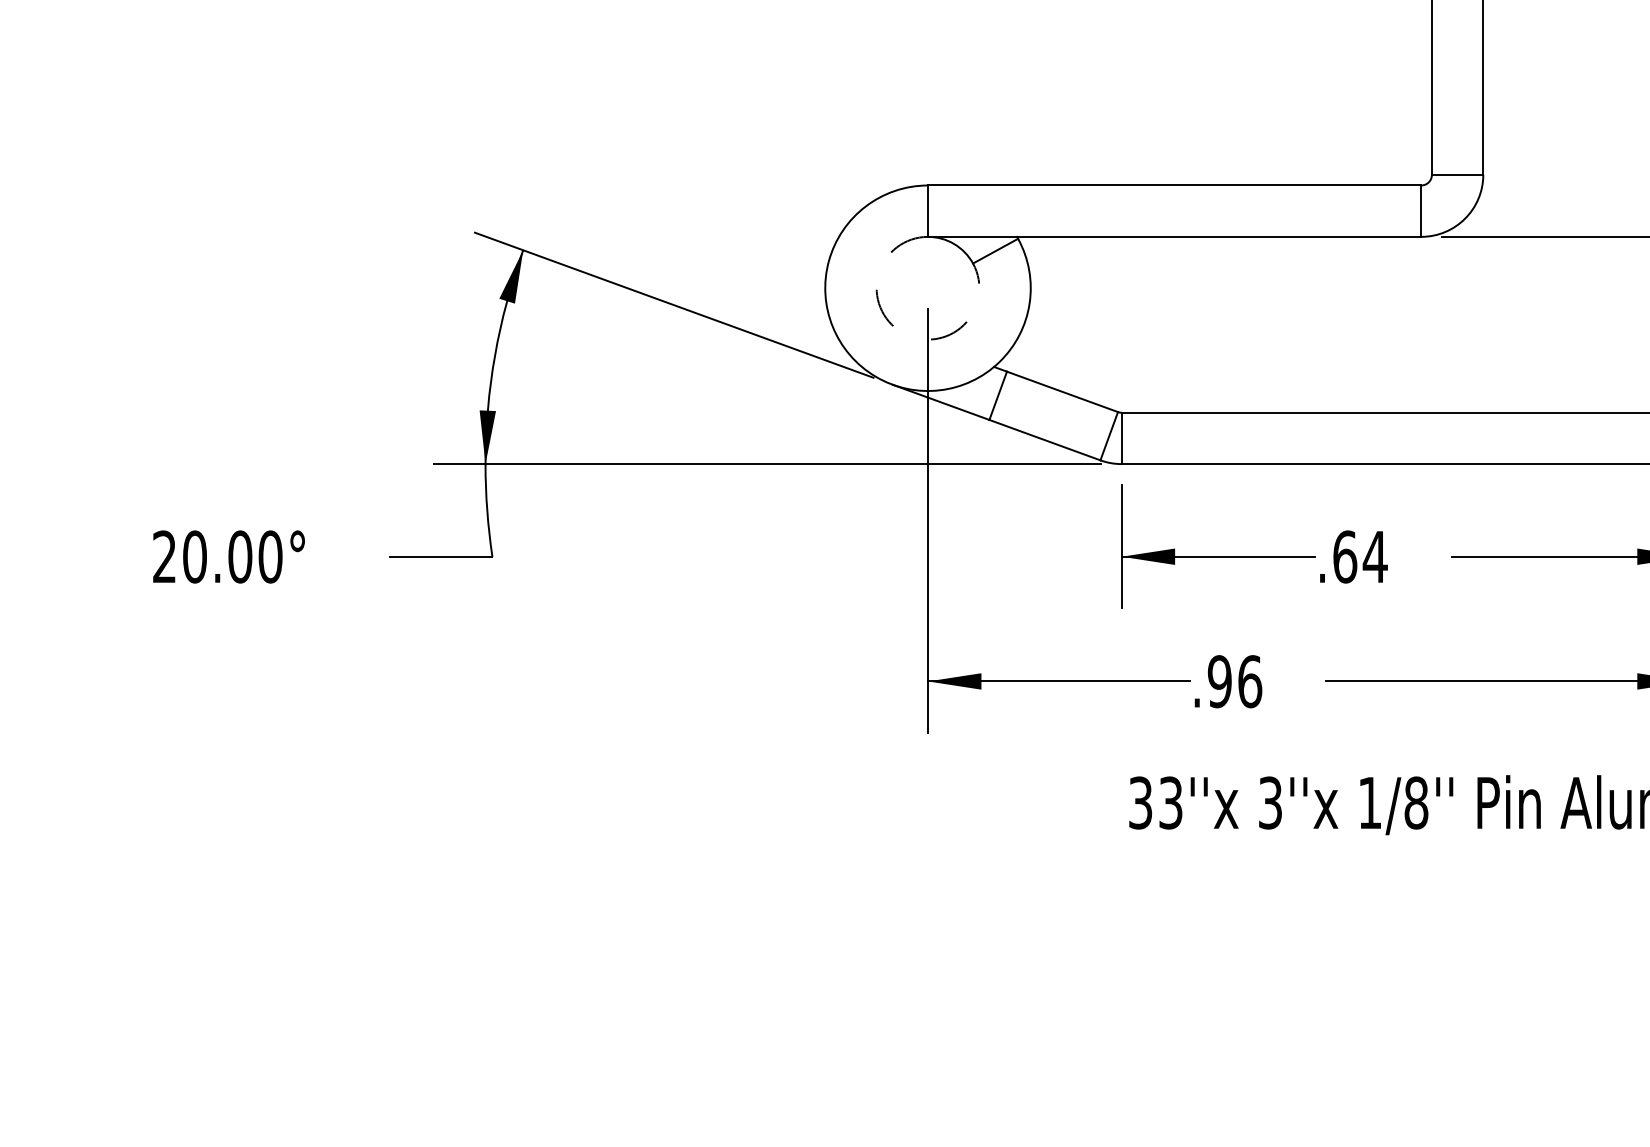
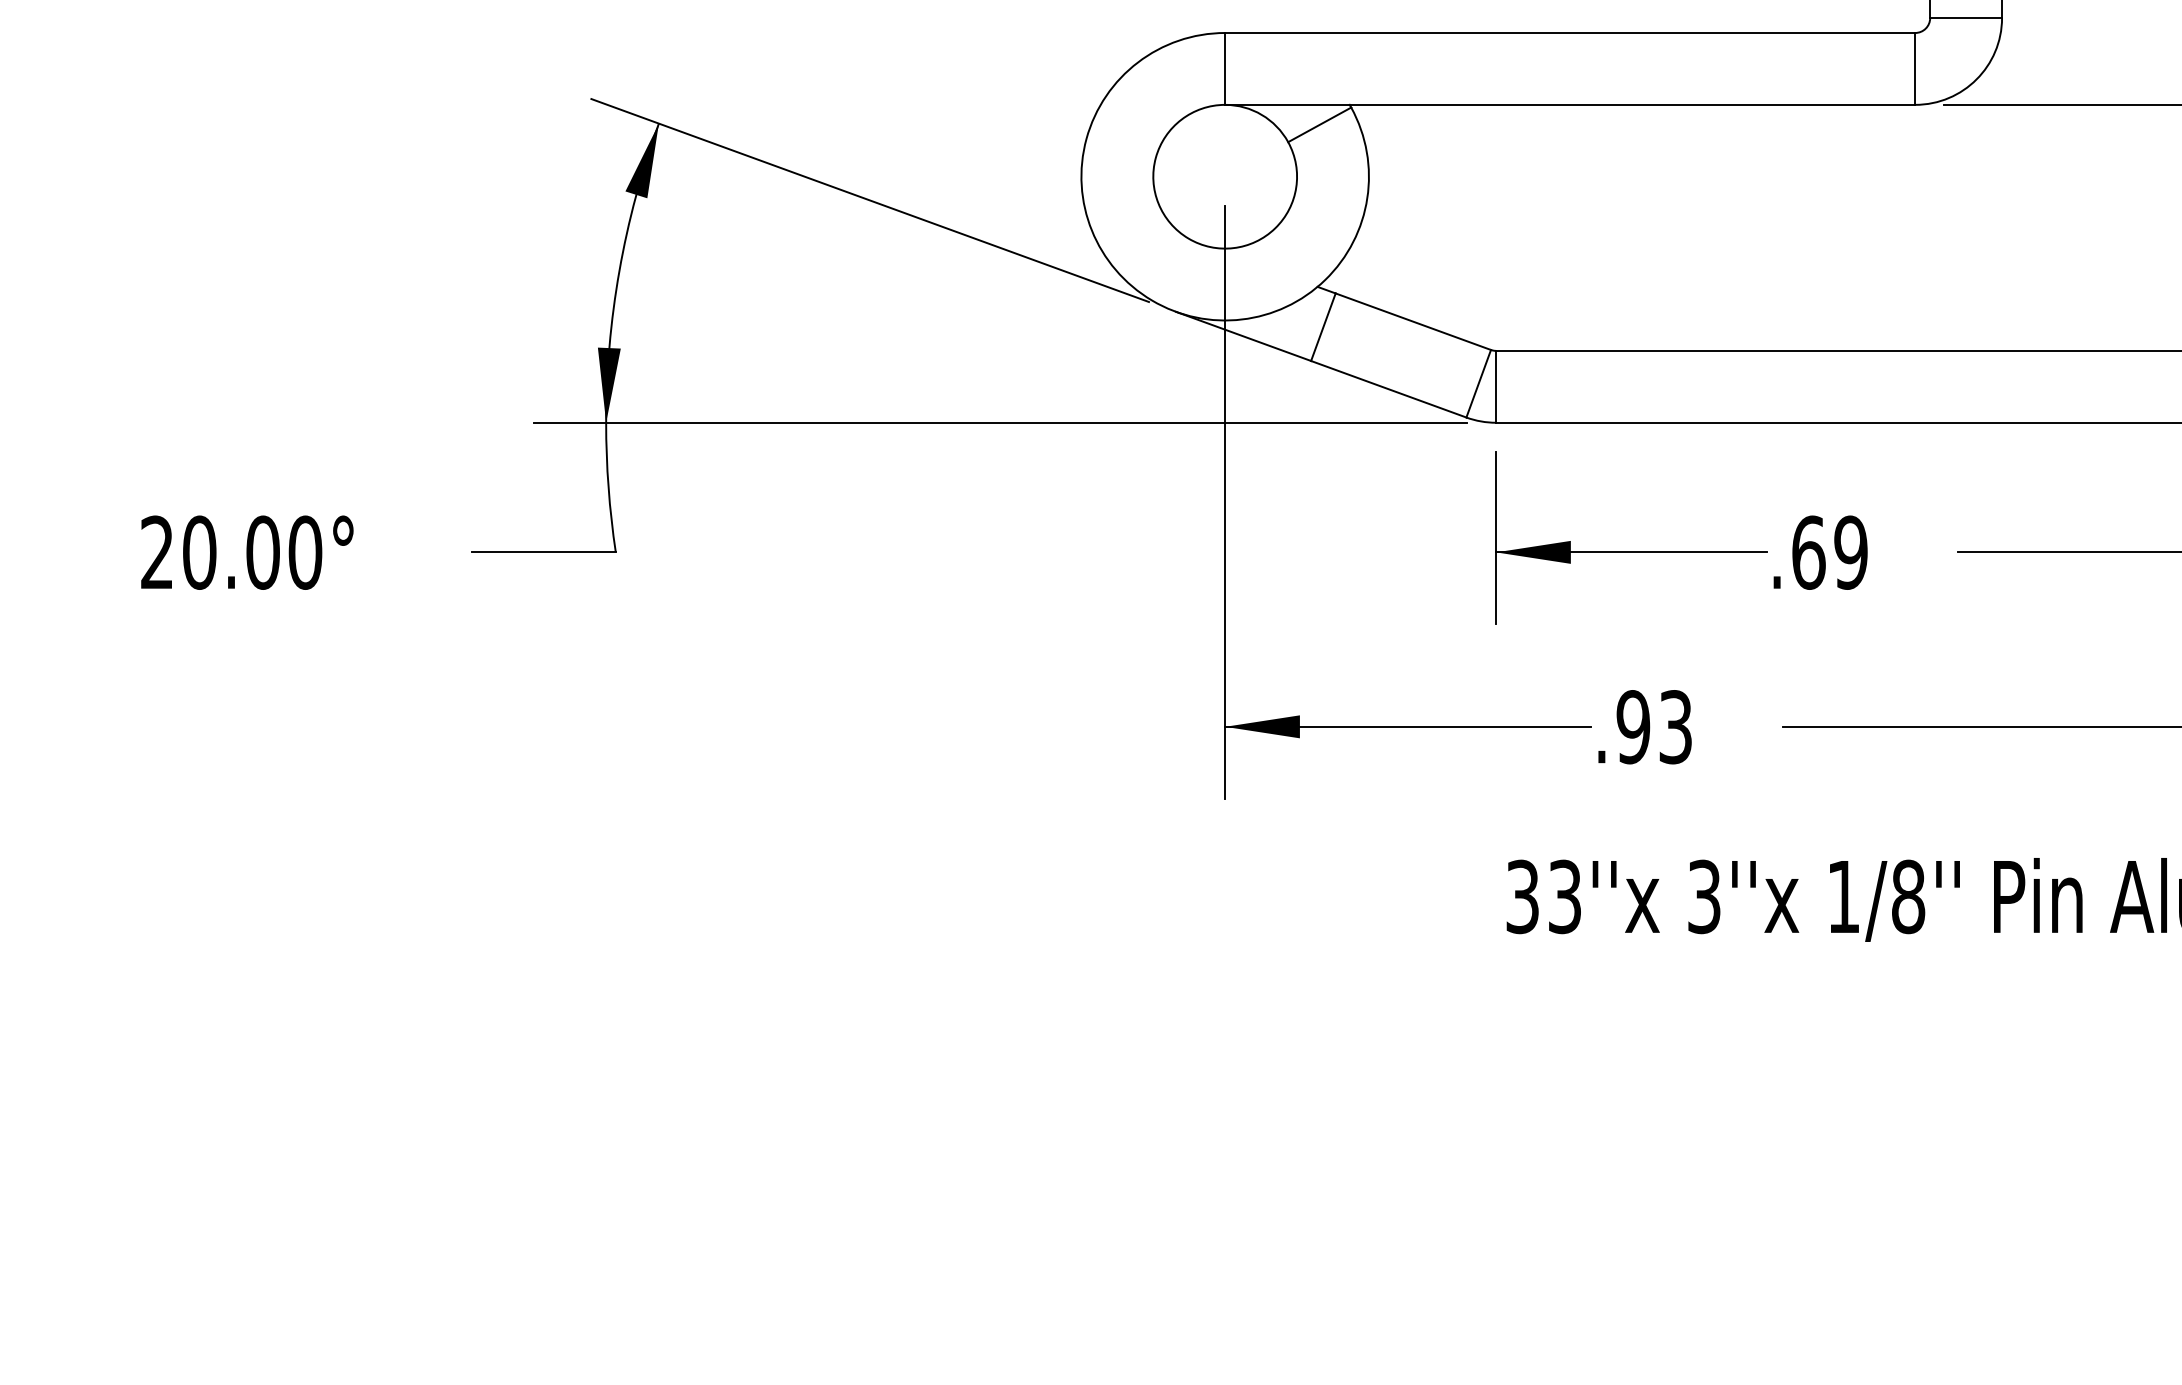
arc: (901, 332) -> (1188, 238), dashed -> solid
text: (1374, 556) -> (1849, 552), .64 -> .69
text: (1250, 681) -> (1676, 726), .96 -> .93

